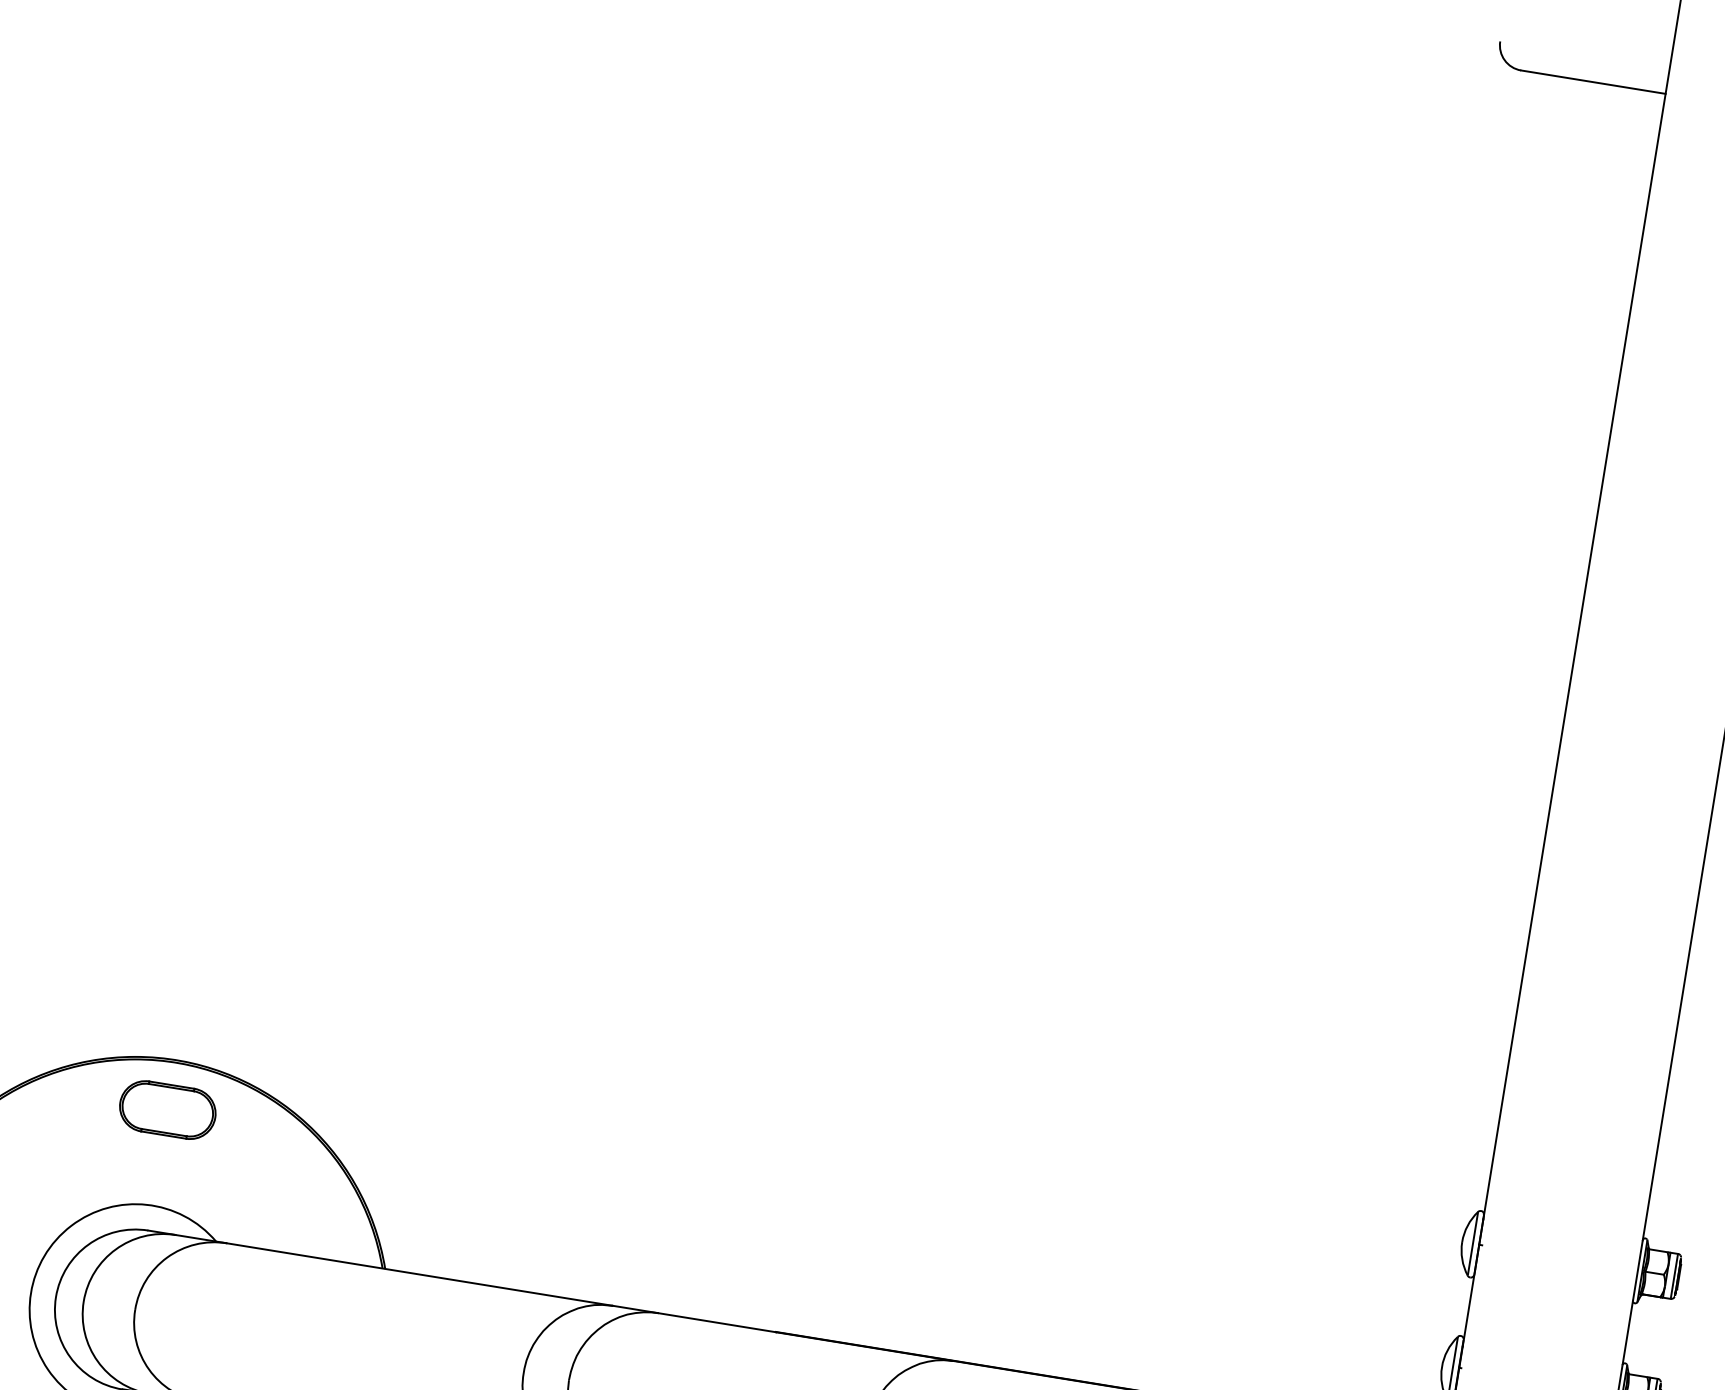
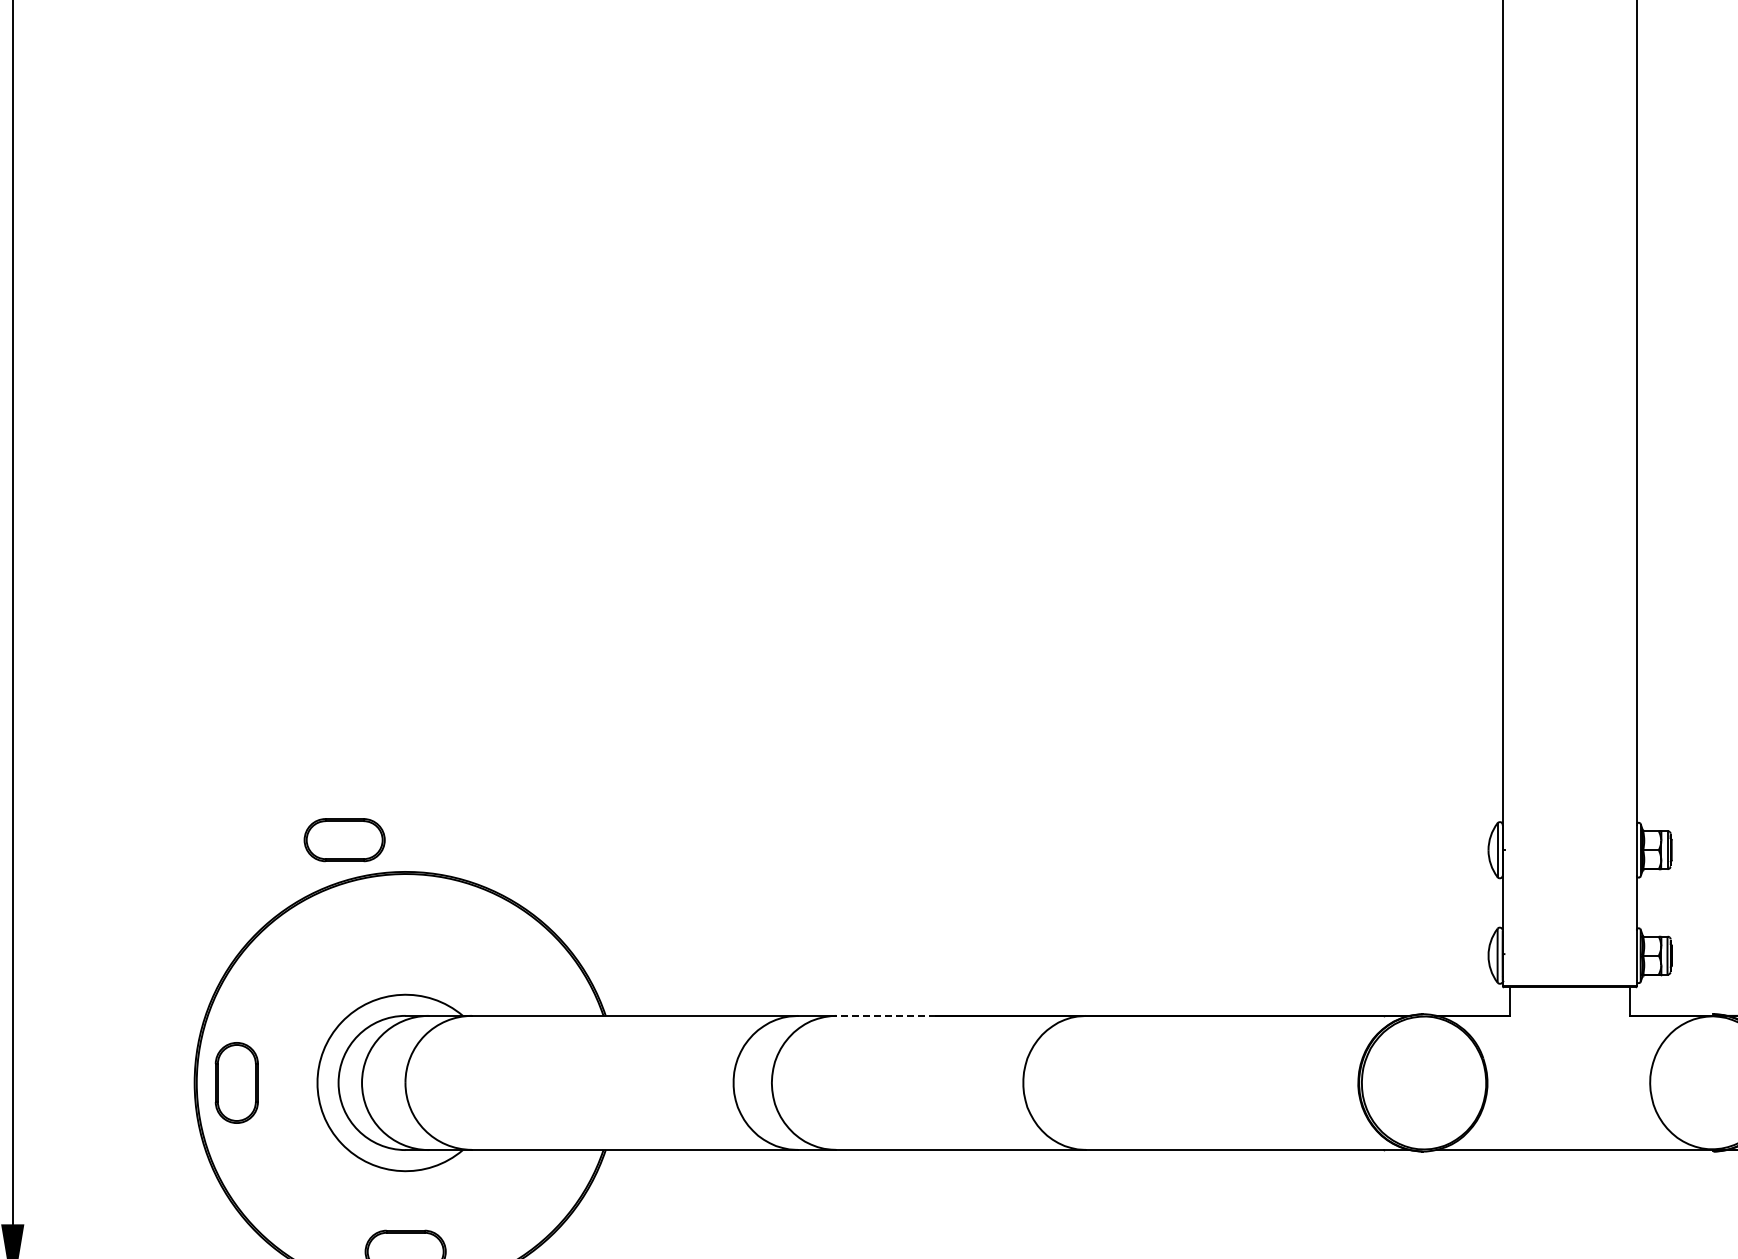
part: (167, 1110) -> (344, 840), moved
line: (717, 1322) -> (886, 1015), solid -> dashed

